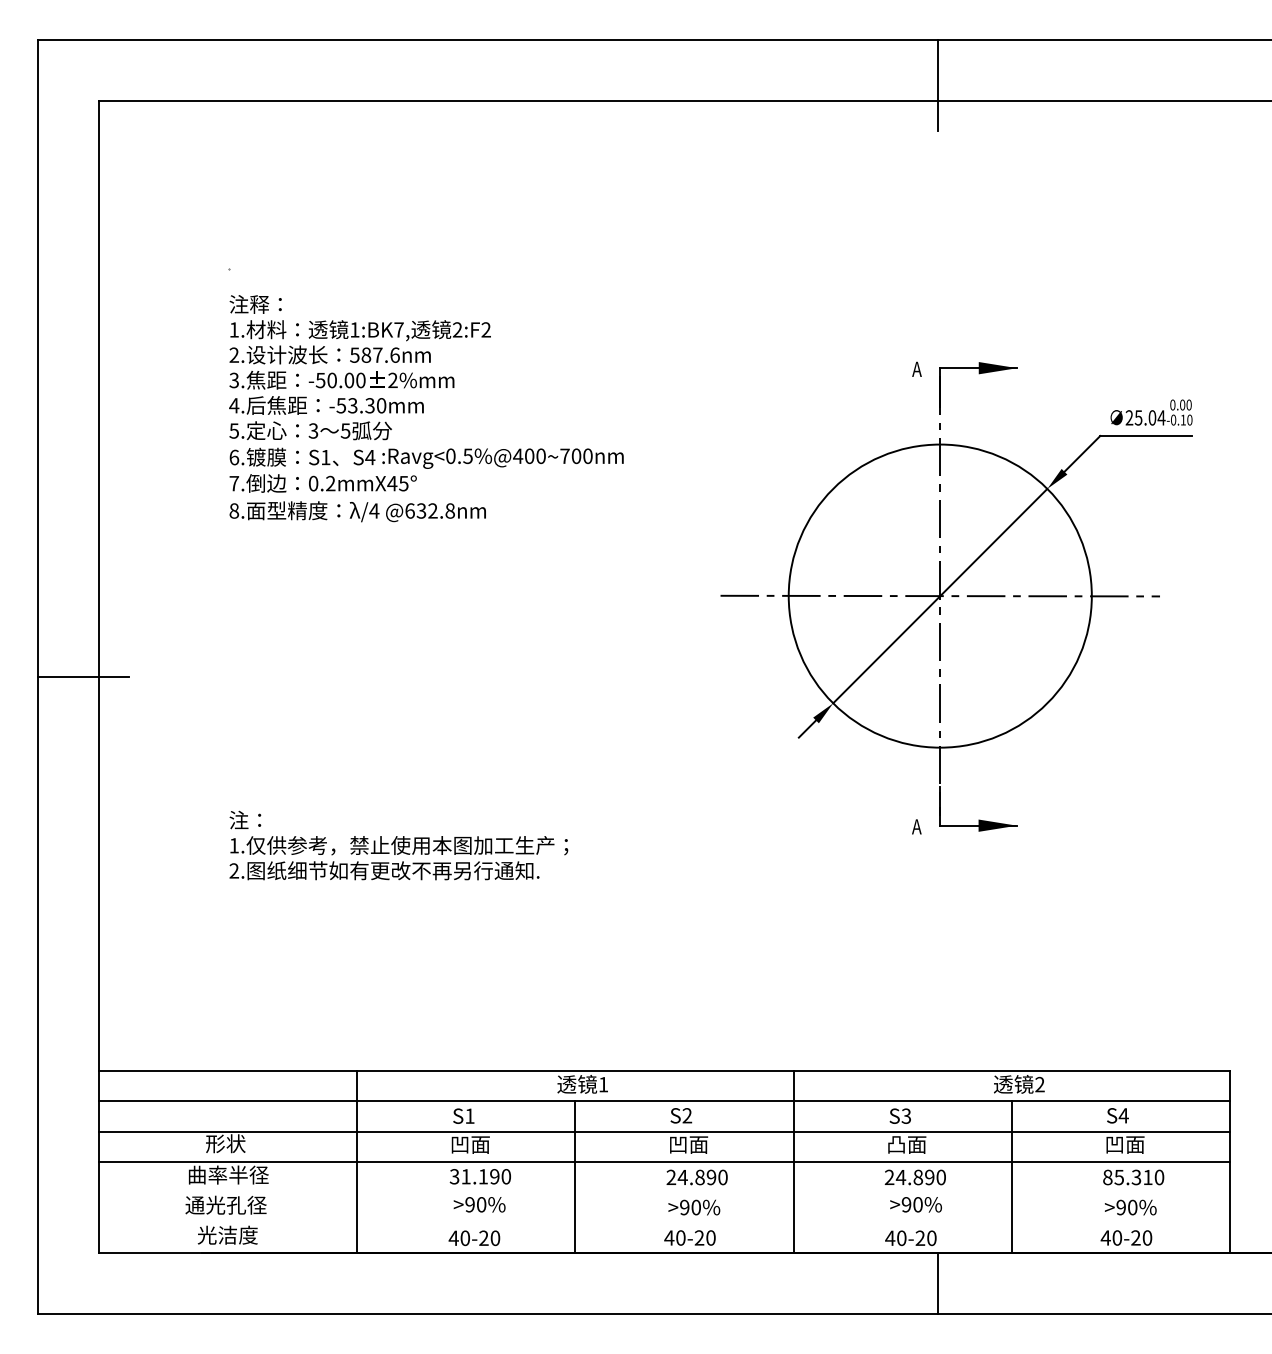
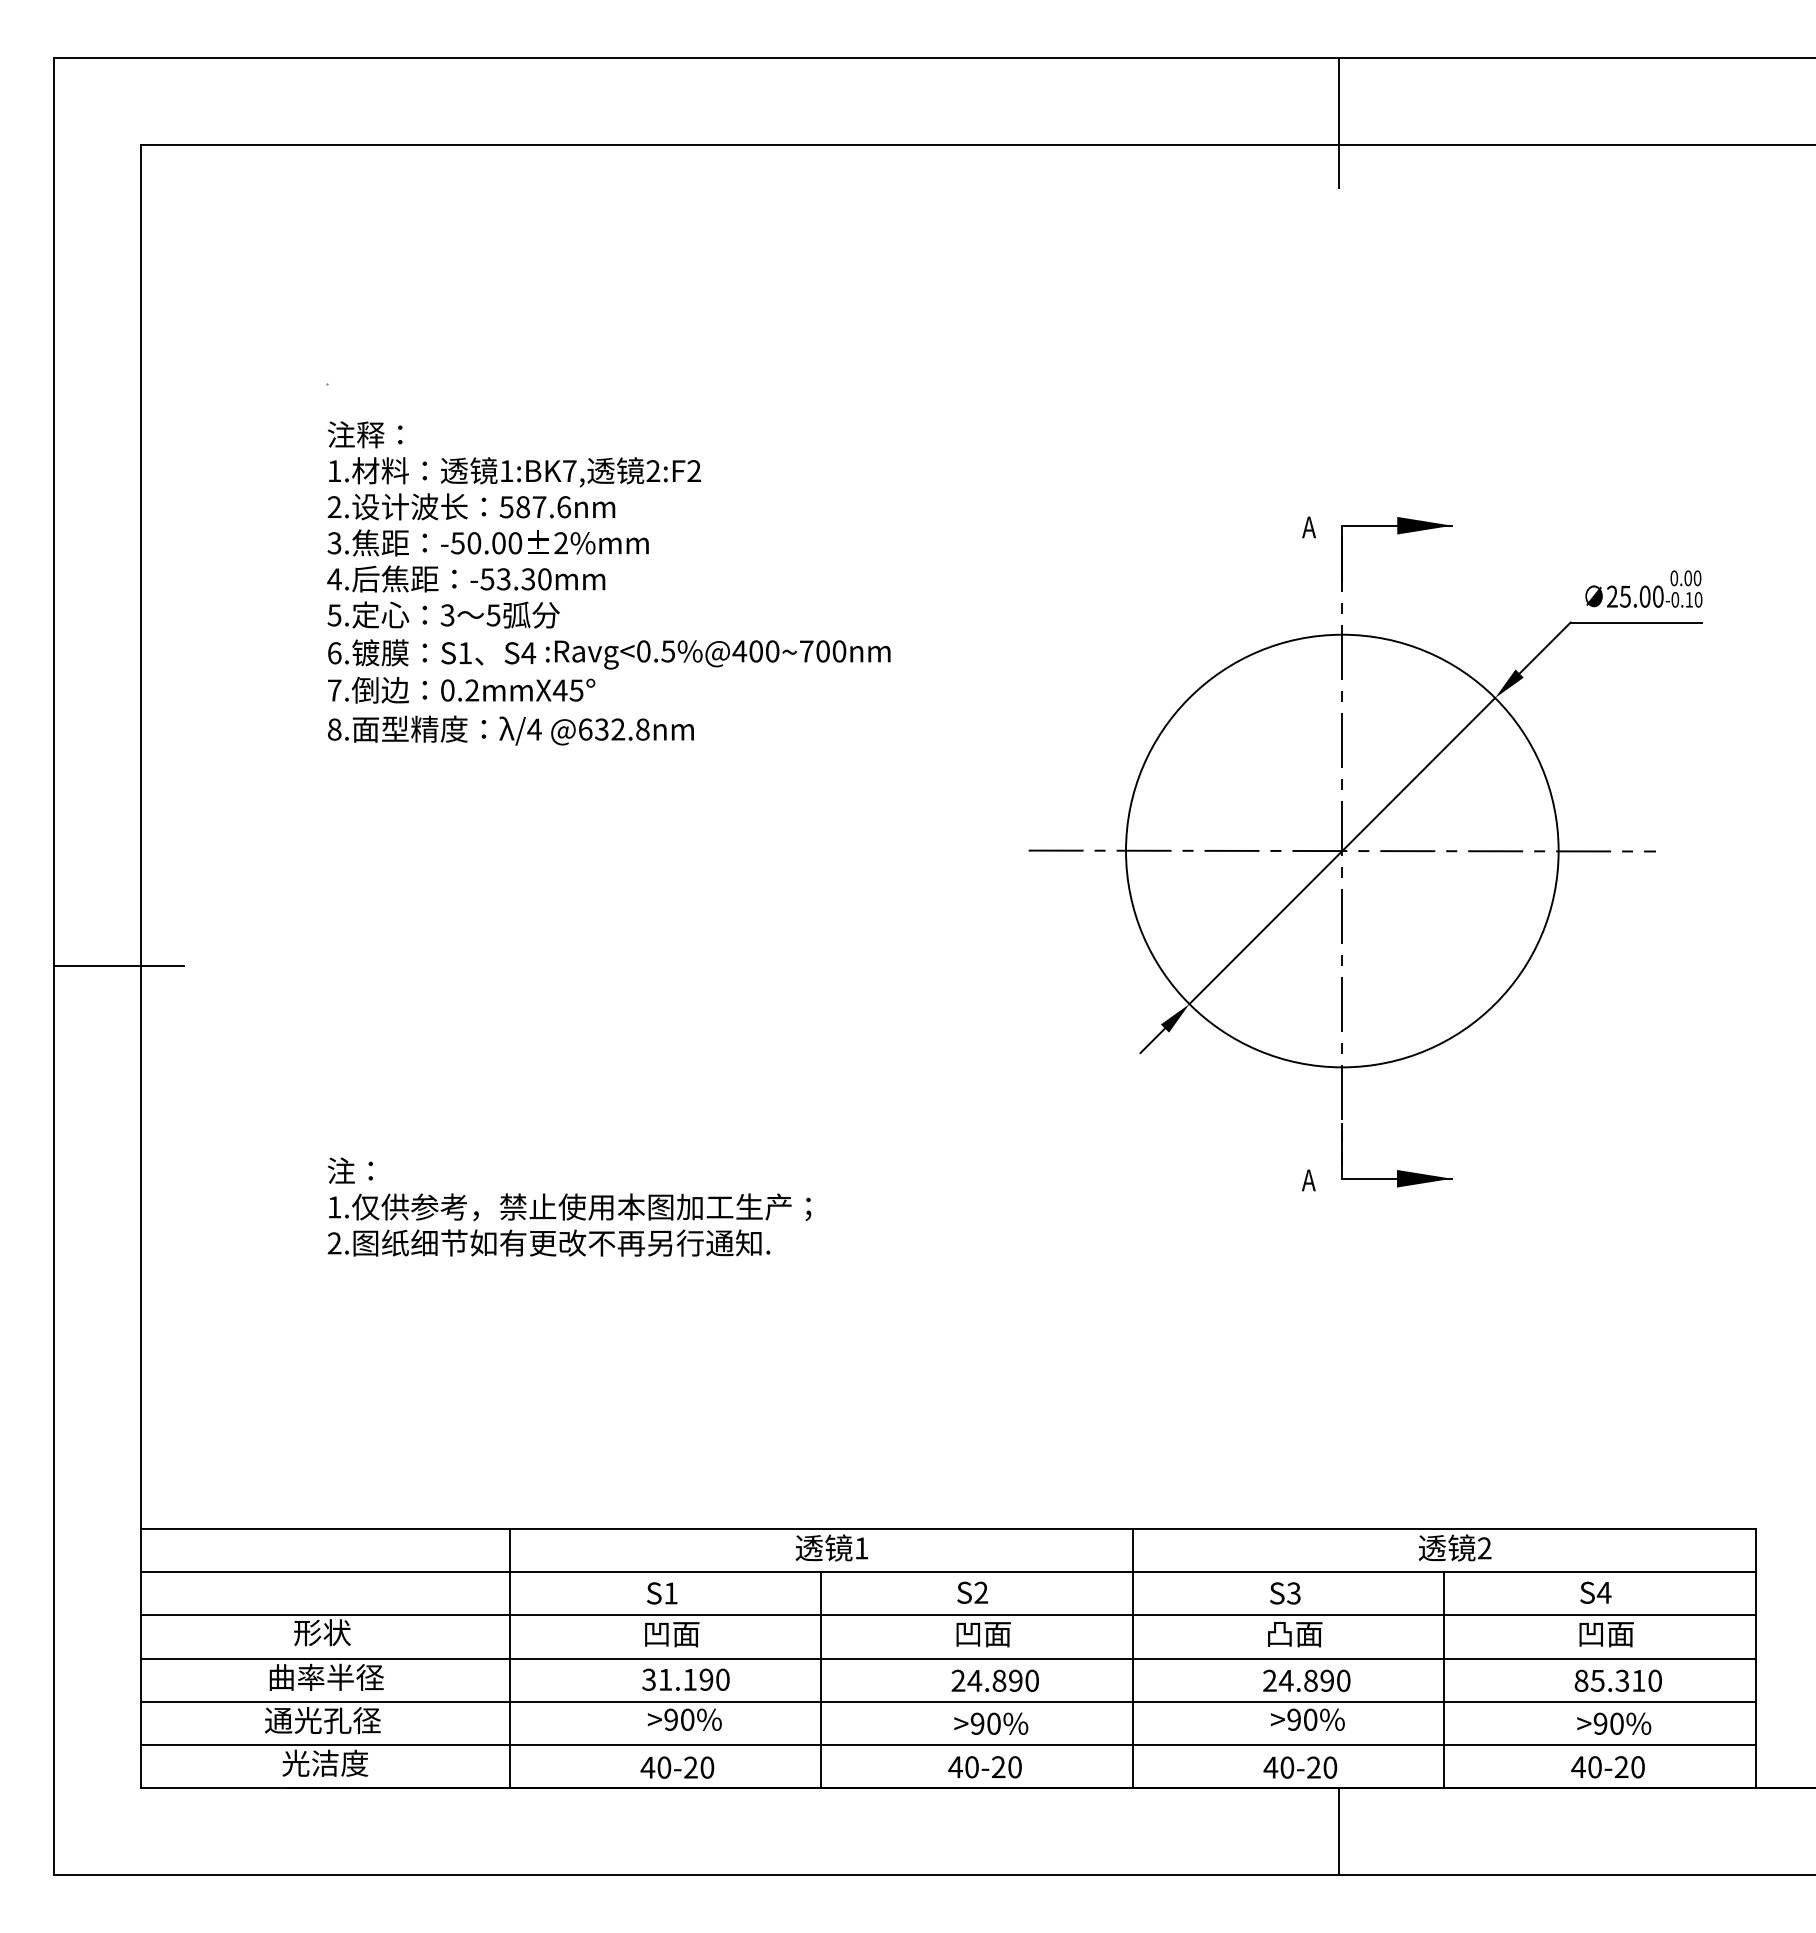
text: (1161, 417) -> (1658, 596), 25.04 -> 25.00
line: (663, 1191) -> (947, 1701), added
line: (663, 1222) -> (947, 1745), added

